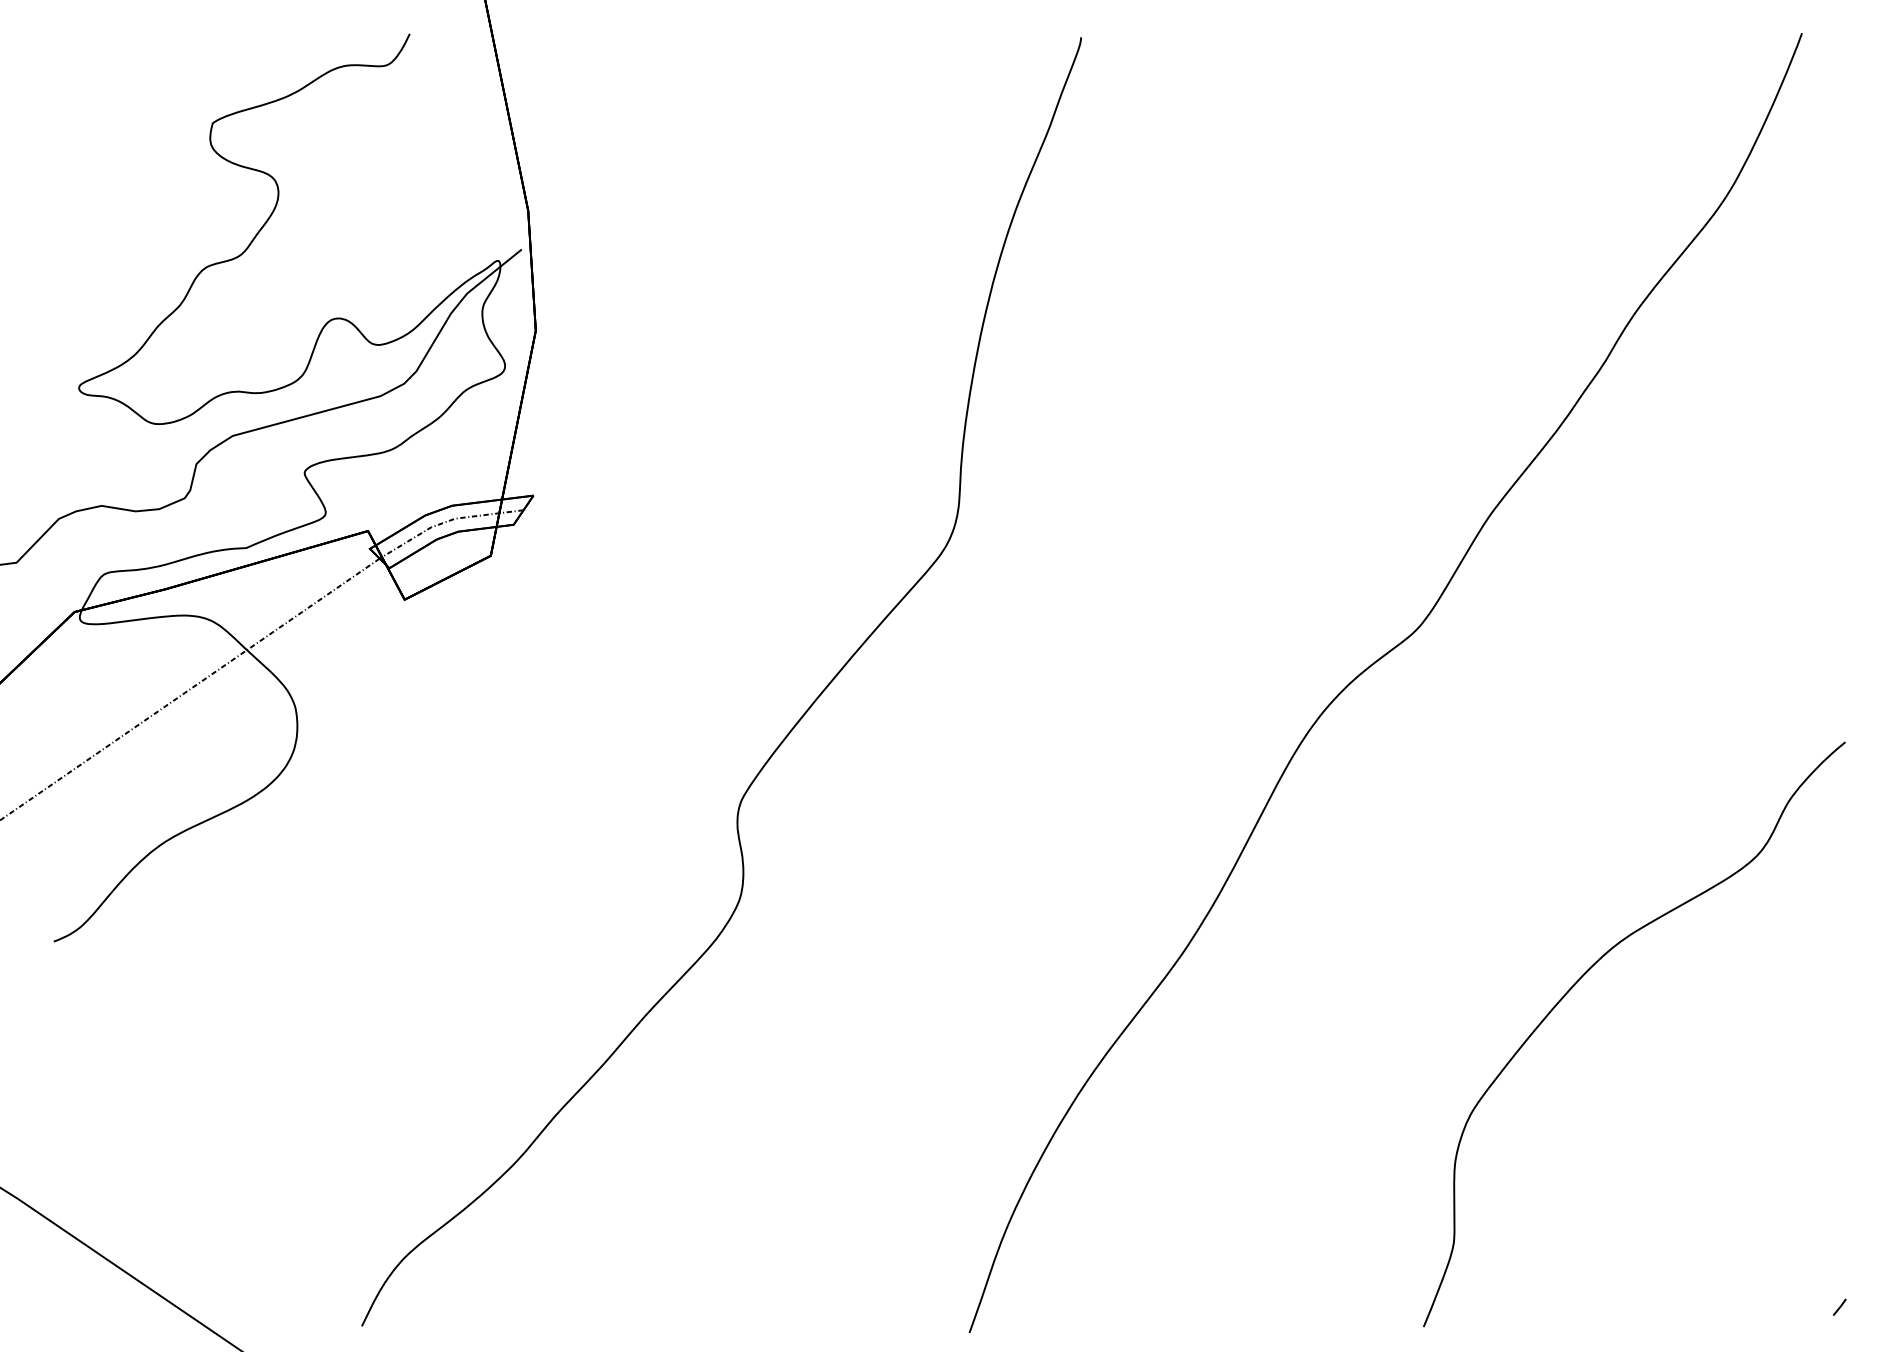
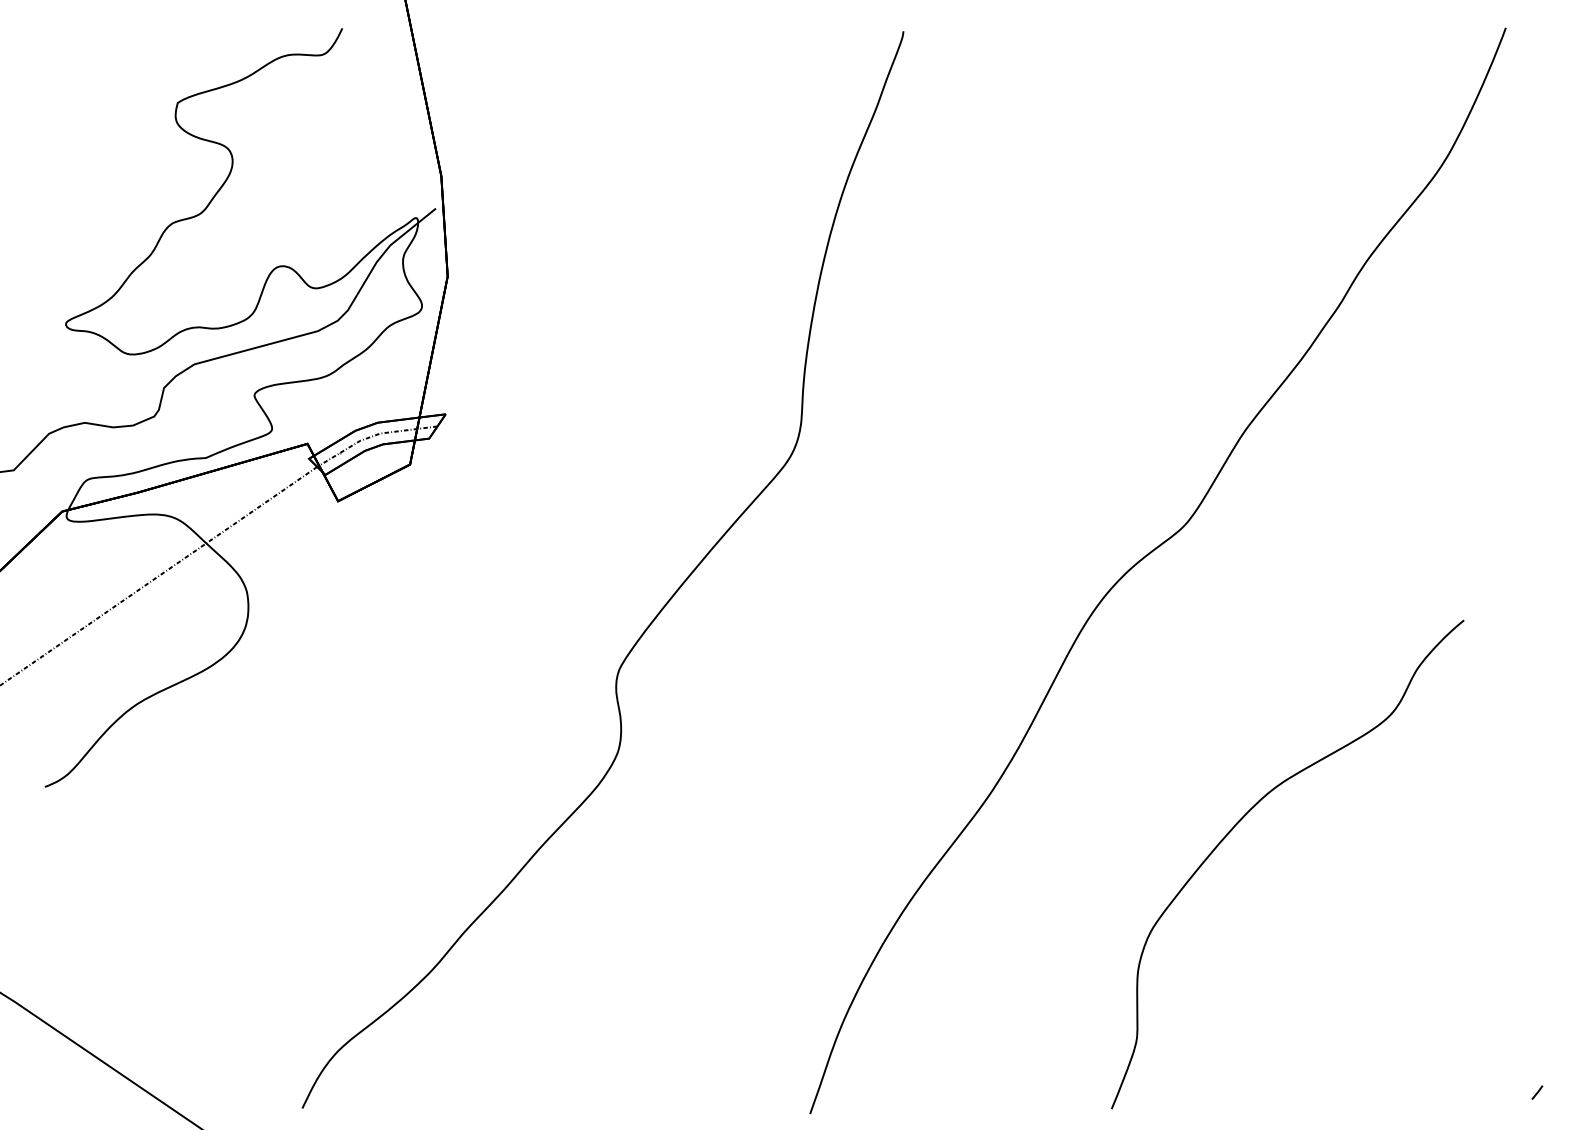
part: (1580, 980) -> (1242, 819), moved

